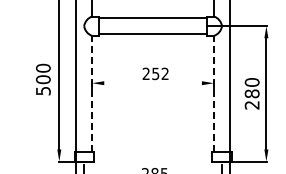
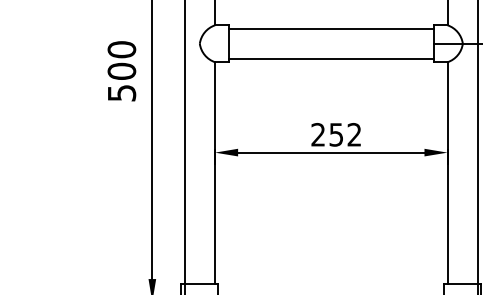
text: (43, 79) -> (122, 71), moved
line: (152, 83) -> (330, 153), added
line: (92, 93) -> (215, 172), dashed -> solid
line: (213, 93) -> (446, 172), dashed -> solid

